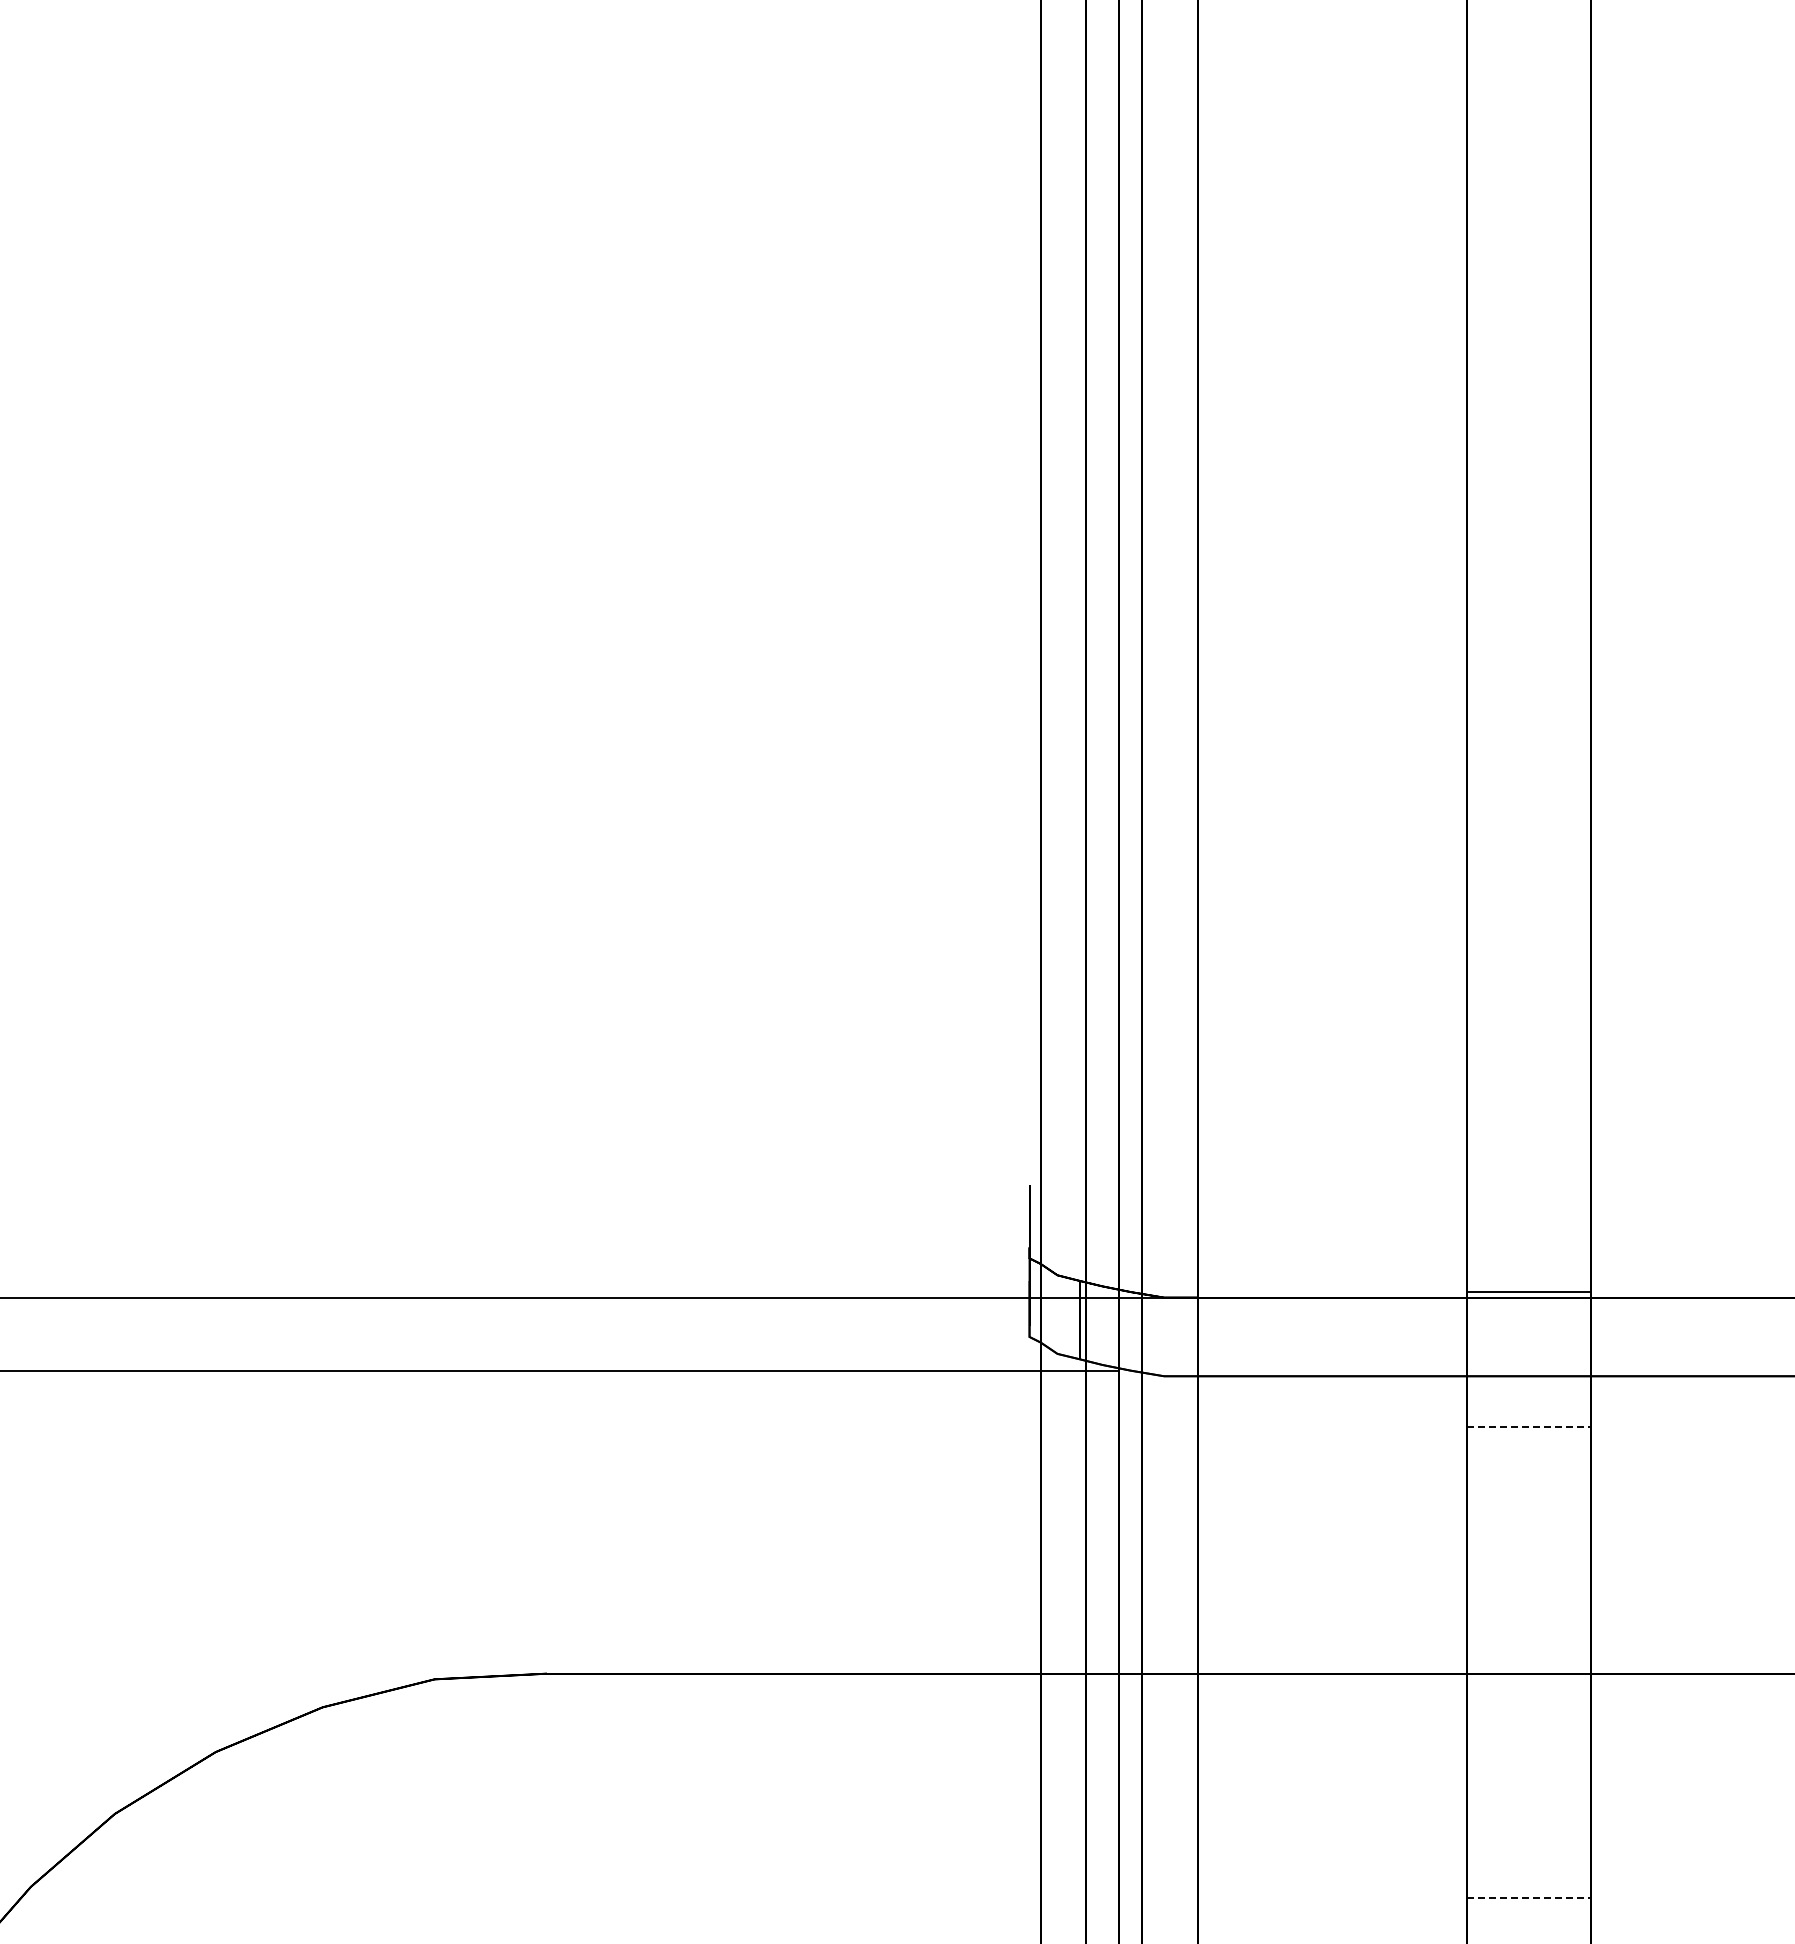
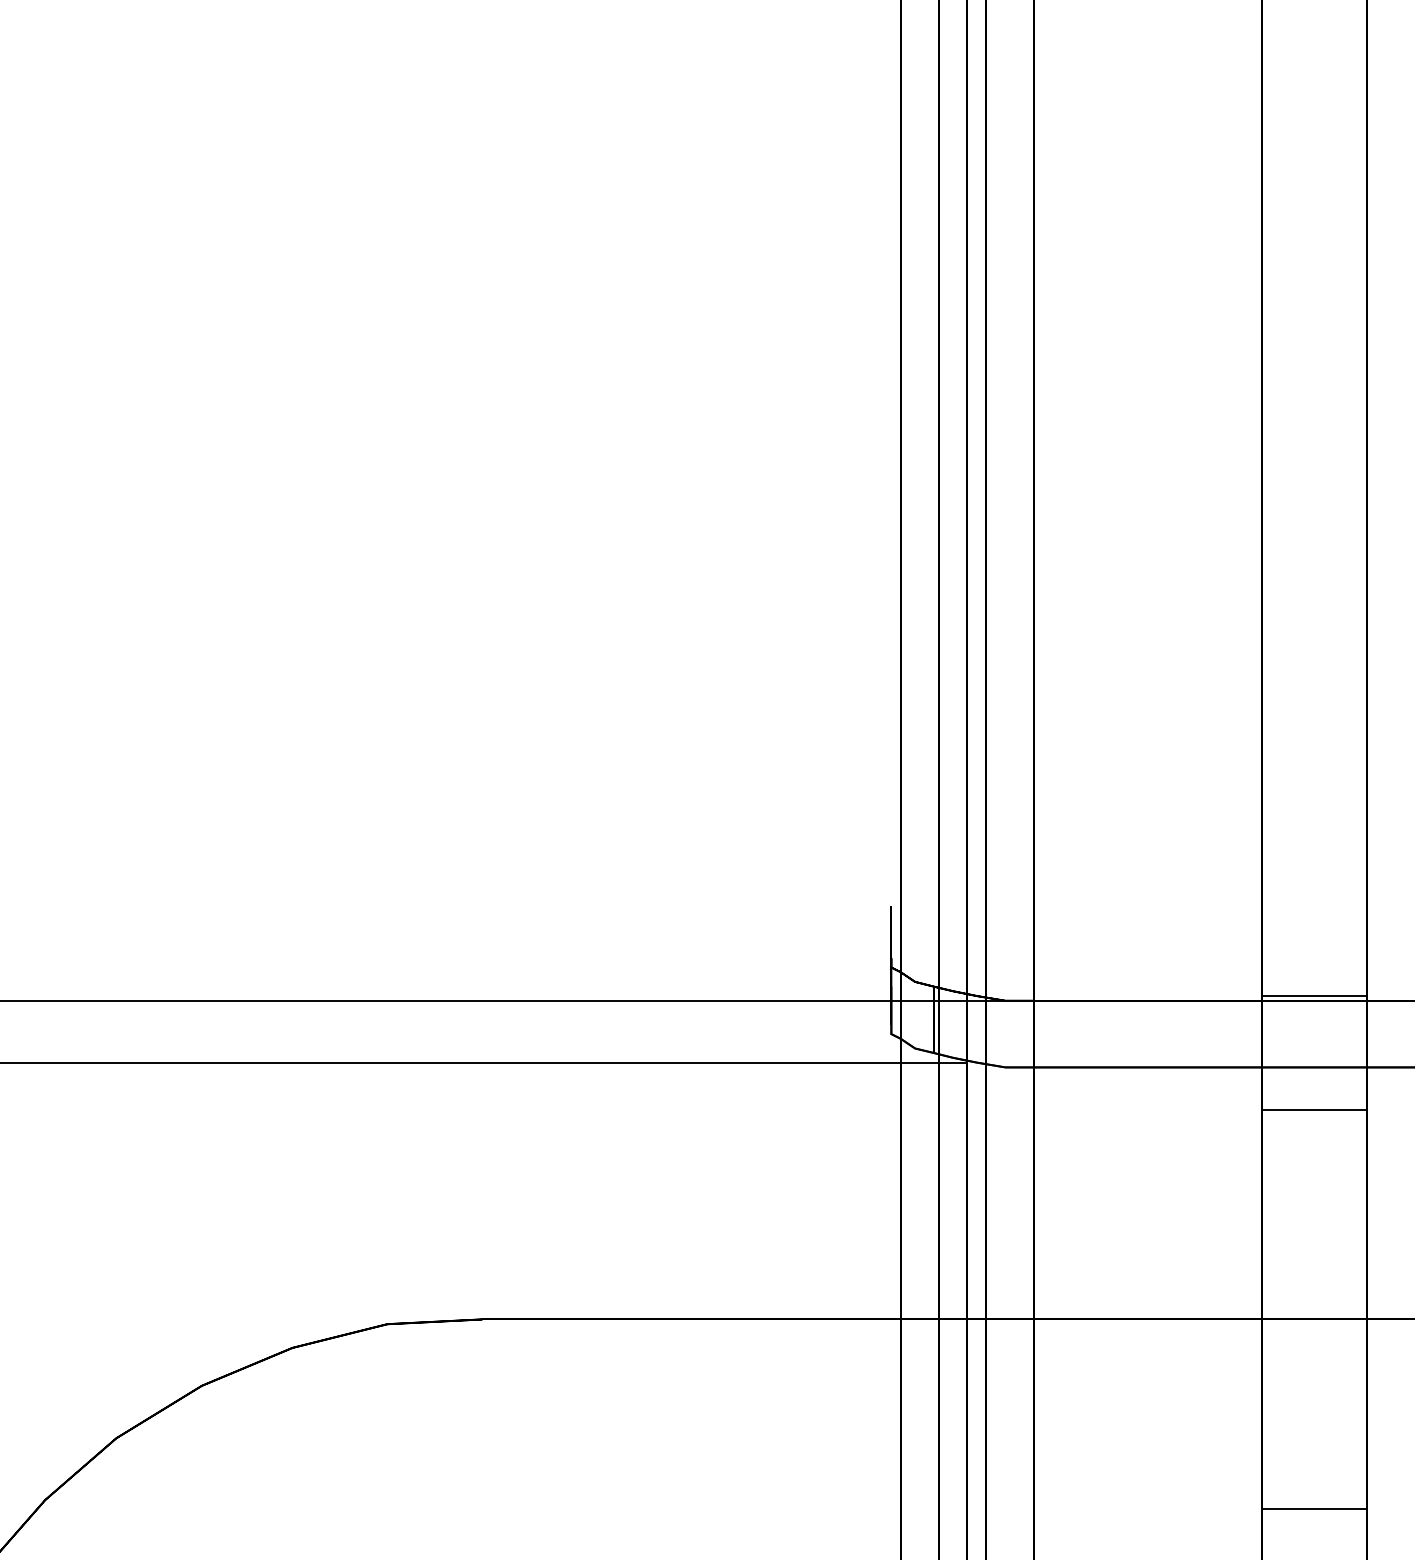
line: (1528, 1426) -> (1314, 1109), dashed -> solid
line: (1528, 1897) -> (1314, 1509), dashed -> solid

